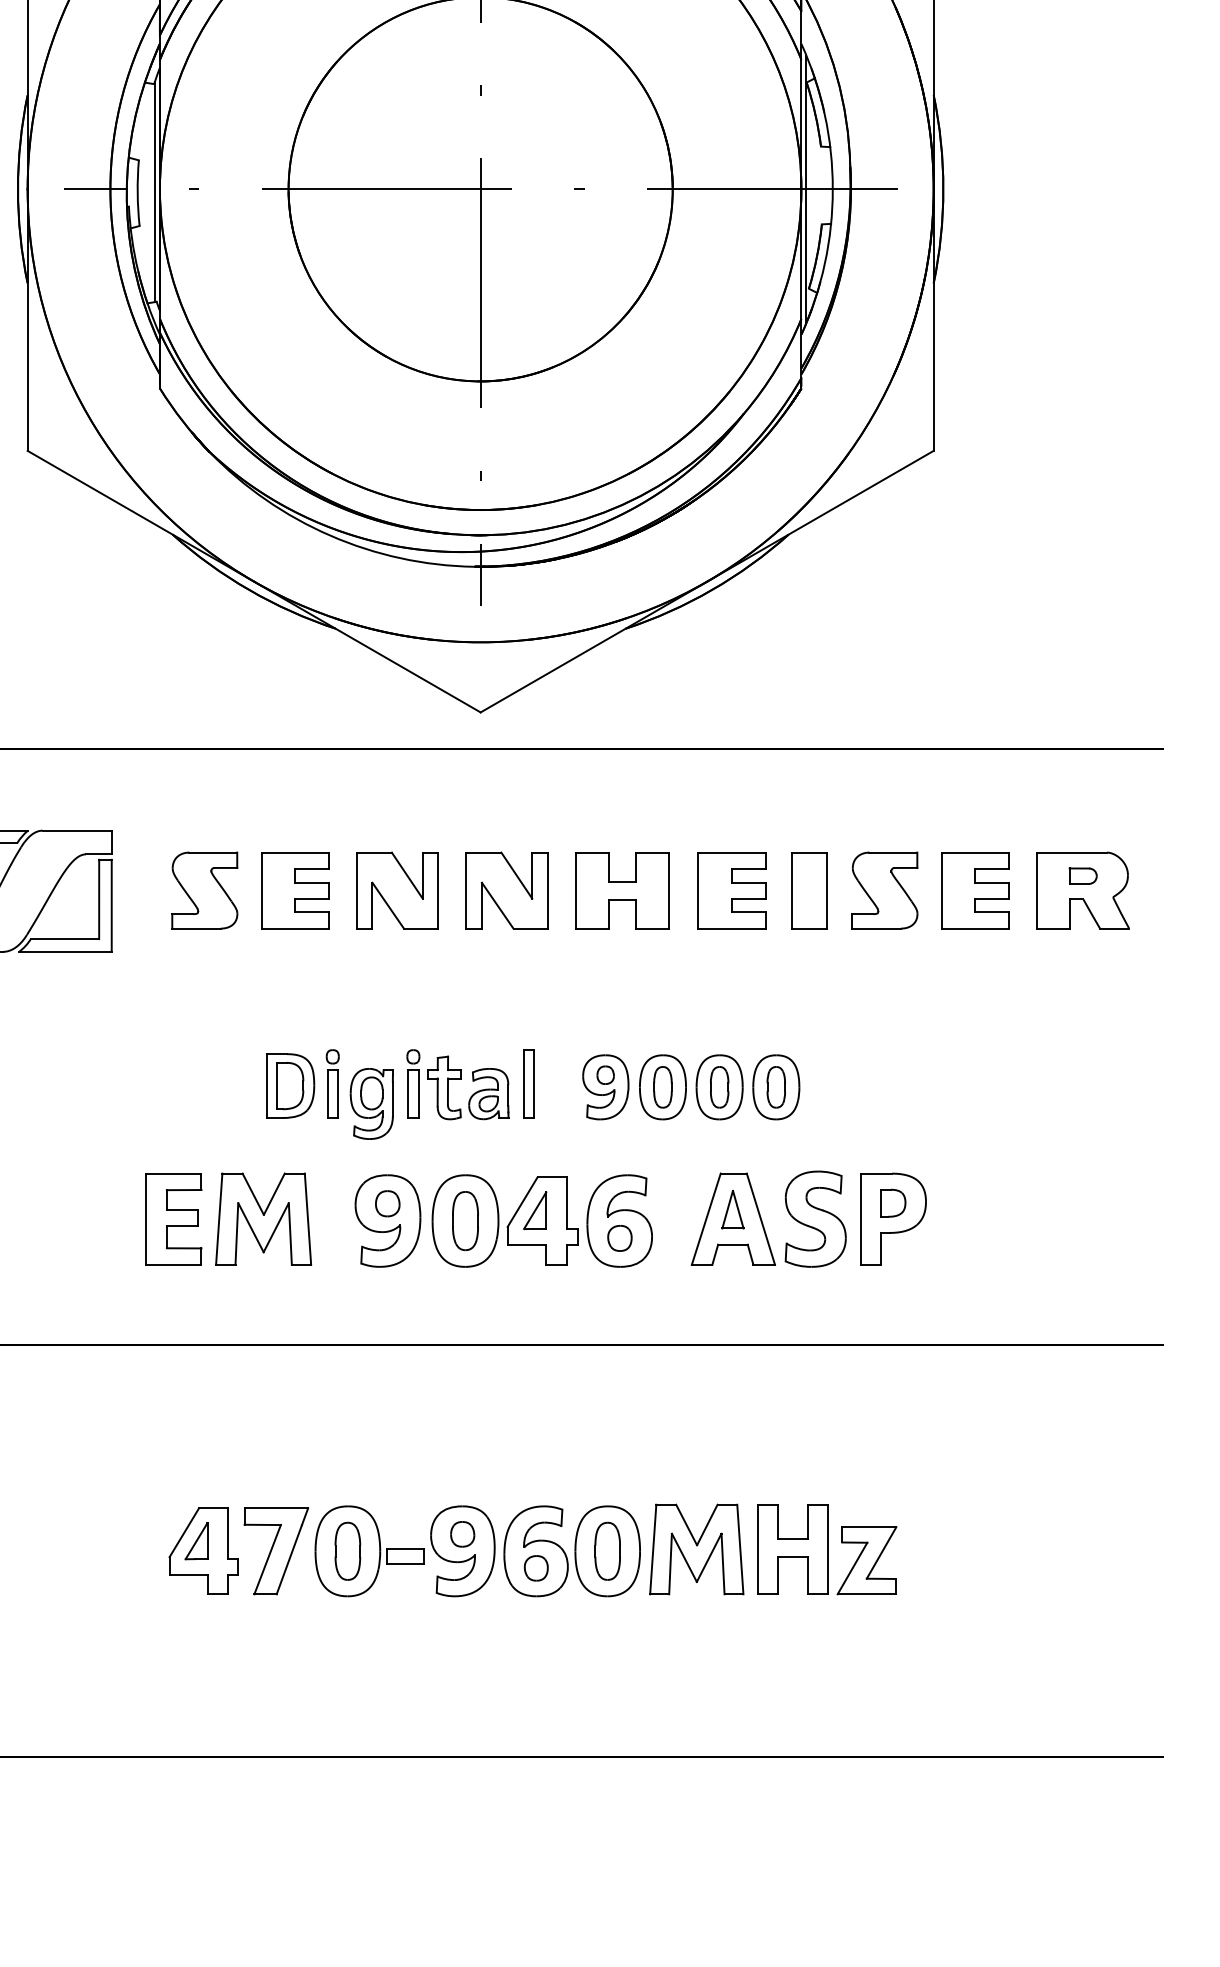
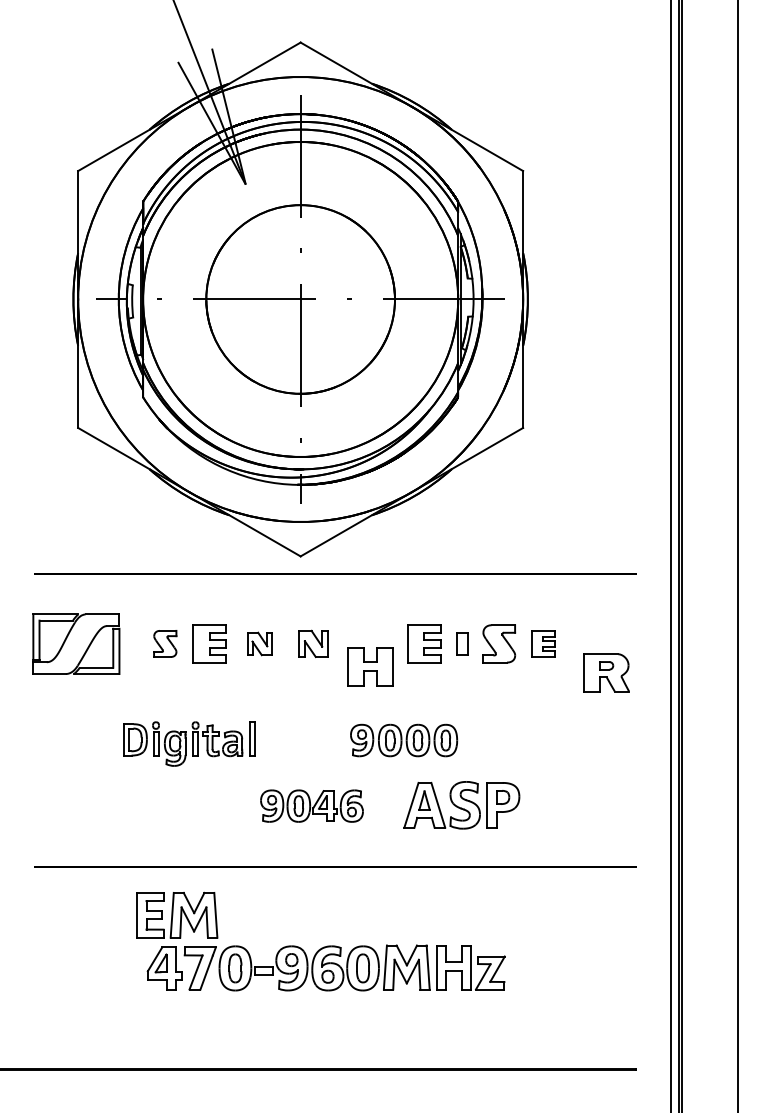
part: (205, 889) -> (165, 643), size x0.7
part: (396, 889) -> (259, 643), size x0.6
part: (506, 889) -> (313, 643), size x0.7
part: (622, 889) -> (370, 666), moved
part: (810, 889) -> (462, 643), size x0.6
part: (975, 889) -> (543, 643), size x0.7
part: (1083, 889) -> (606, 672), moved
part: (400, 1093) -> (189, 743), moved
part: (229, 1217) -> (177, 914), moved
part: (502, 1219) -> (311, 805), size x0.7

